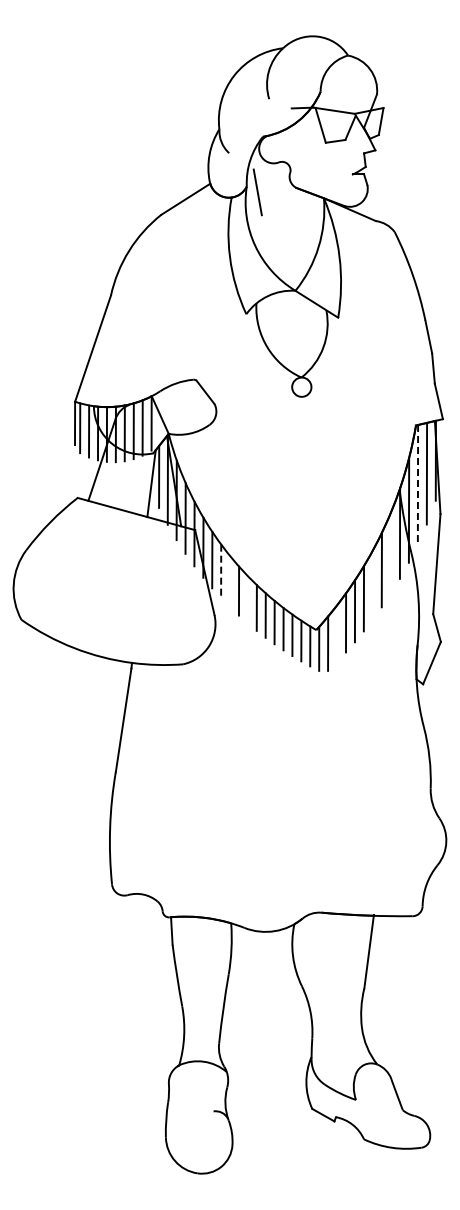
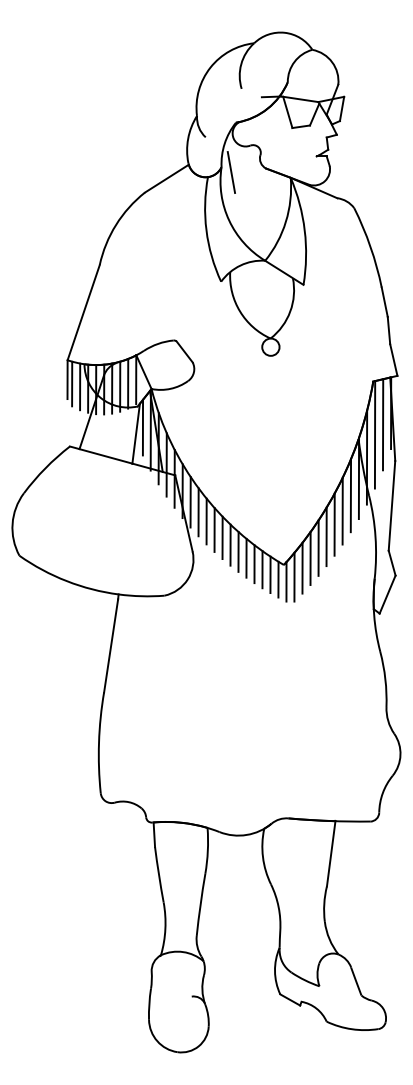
line: (417, 484) -> (374, 434), dashed -> solid
line: (390, 552) -> (350, 495), added
line: (221, 571) -> (198, 512), dashed -> solid
line: (230, 581) -> (206, 521), added
line: (372, 584) -> (334, 524), added
line: (247, 599) -> (222, 537), added
line: (337, 633) -> (302, 568), added

